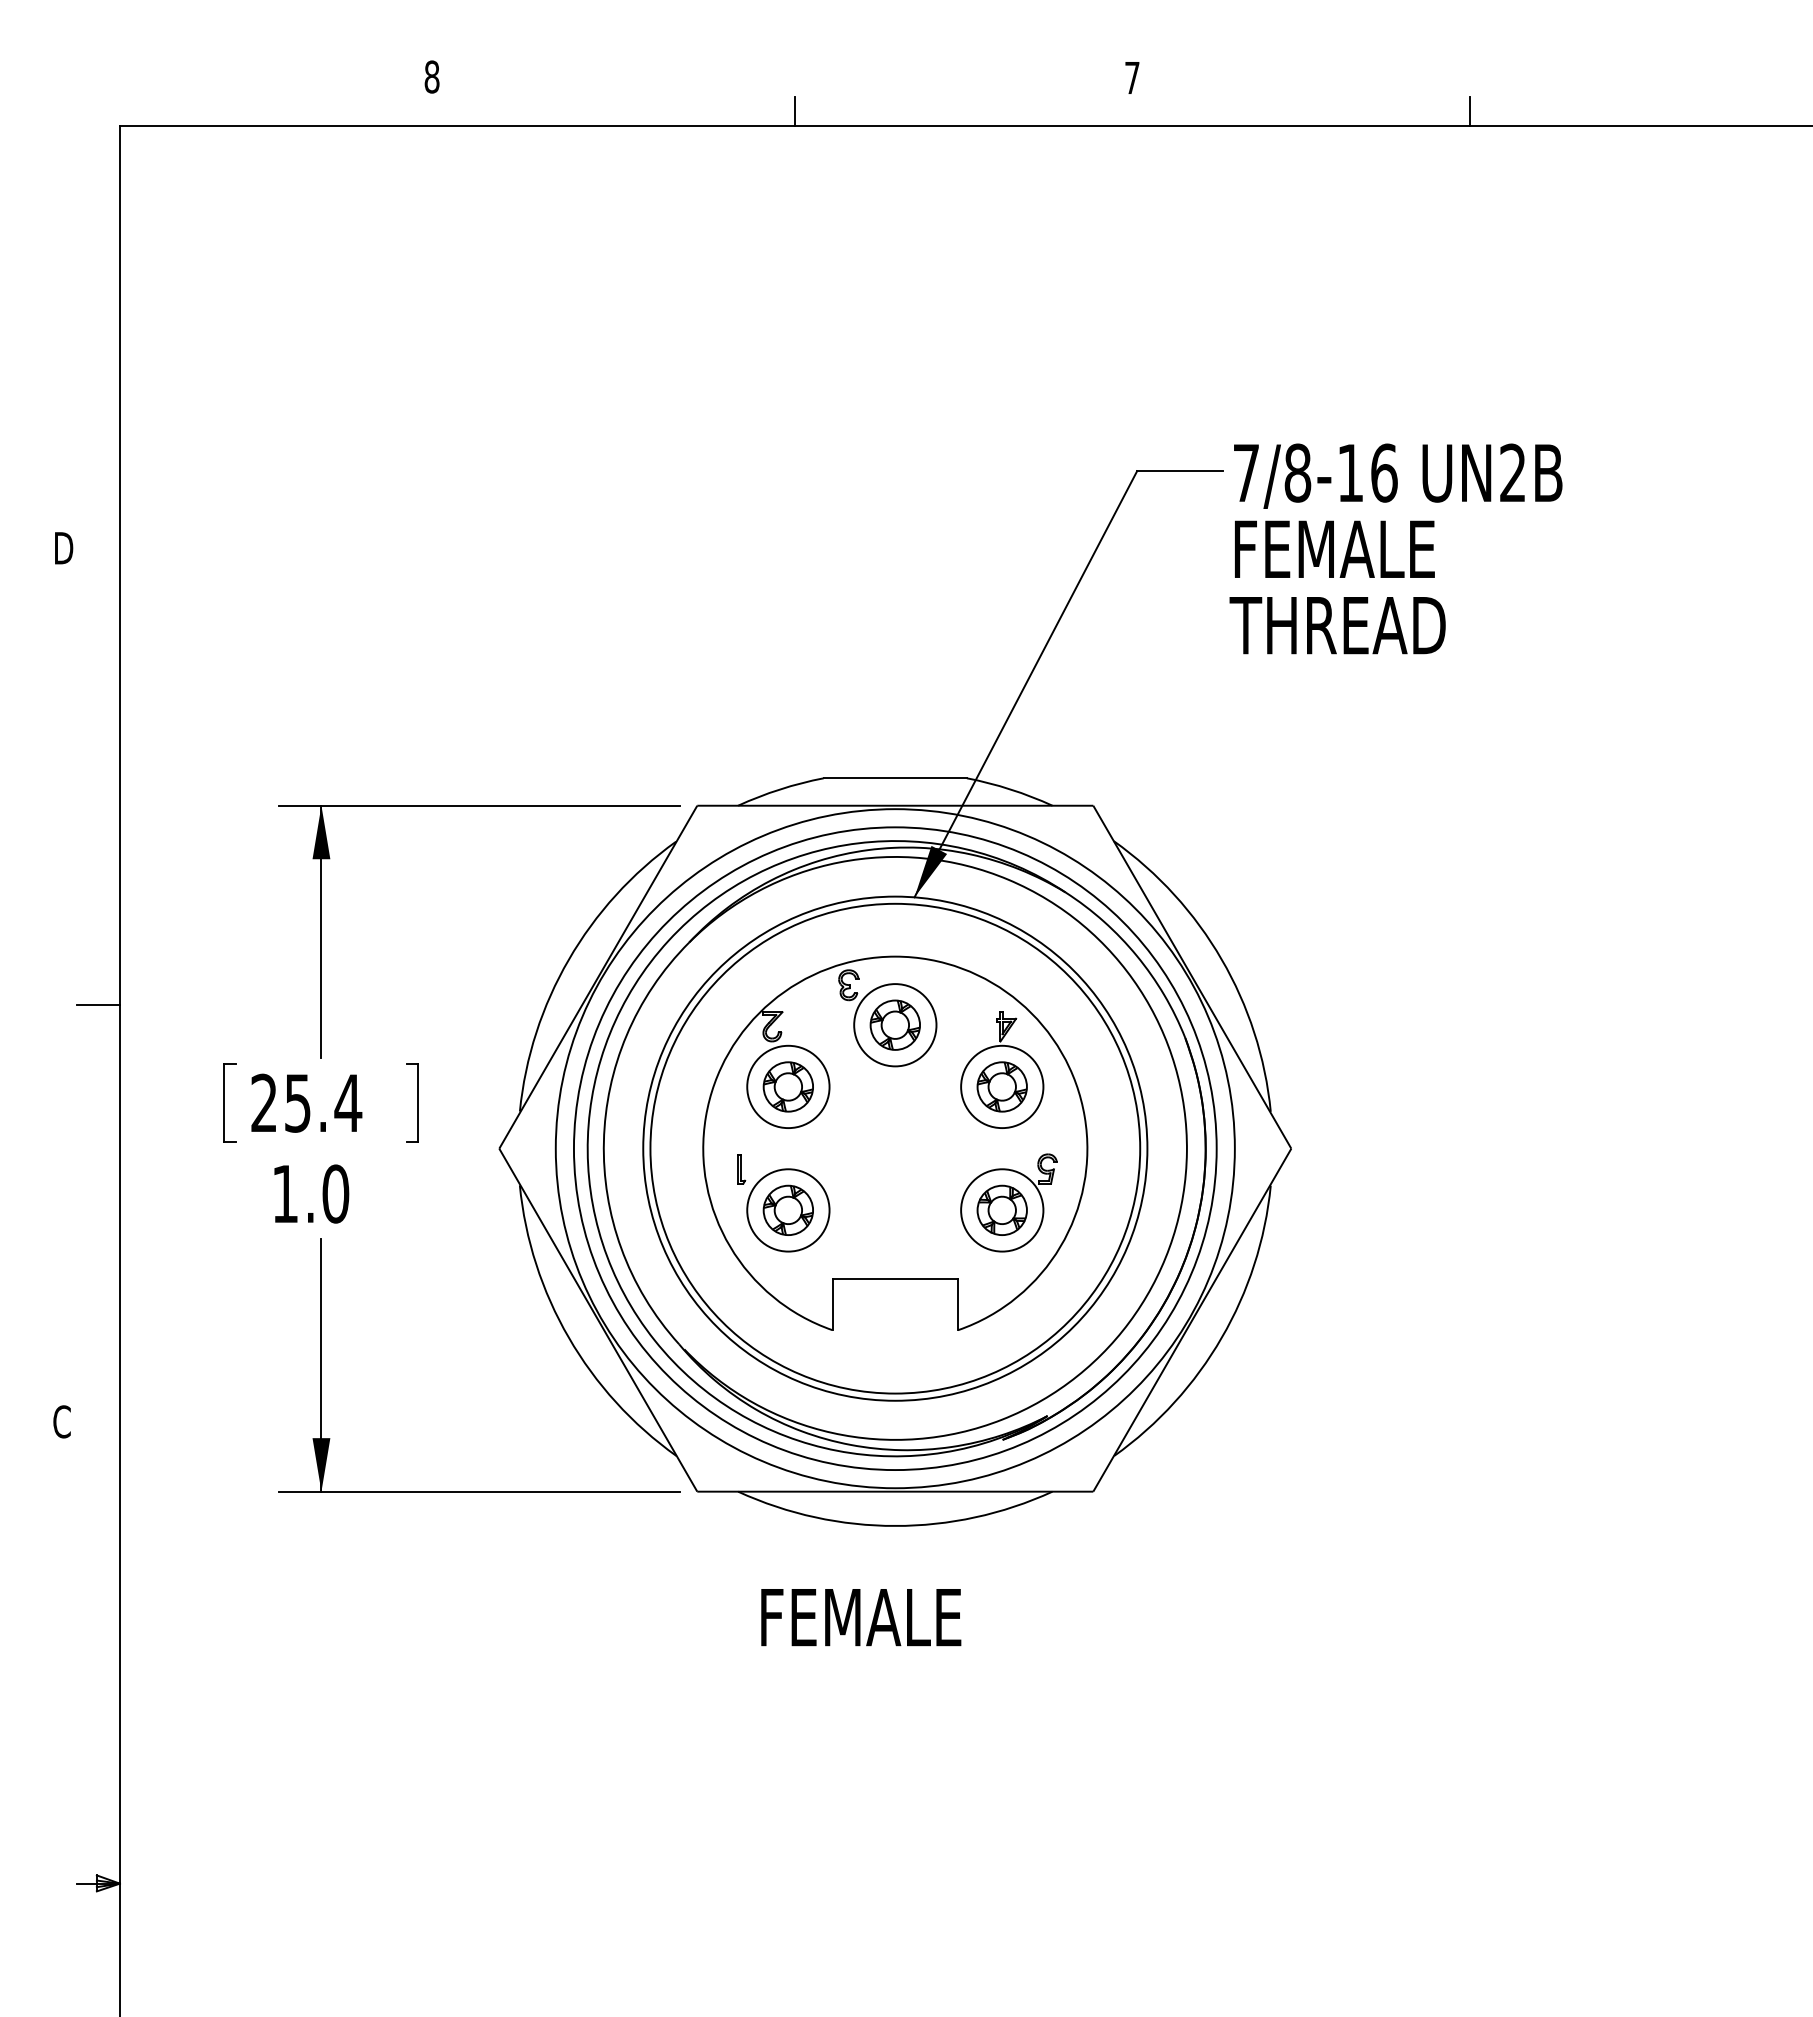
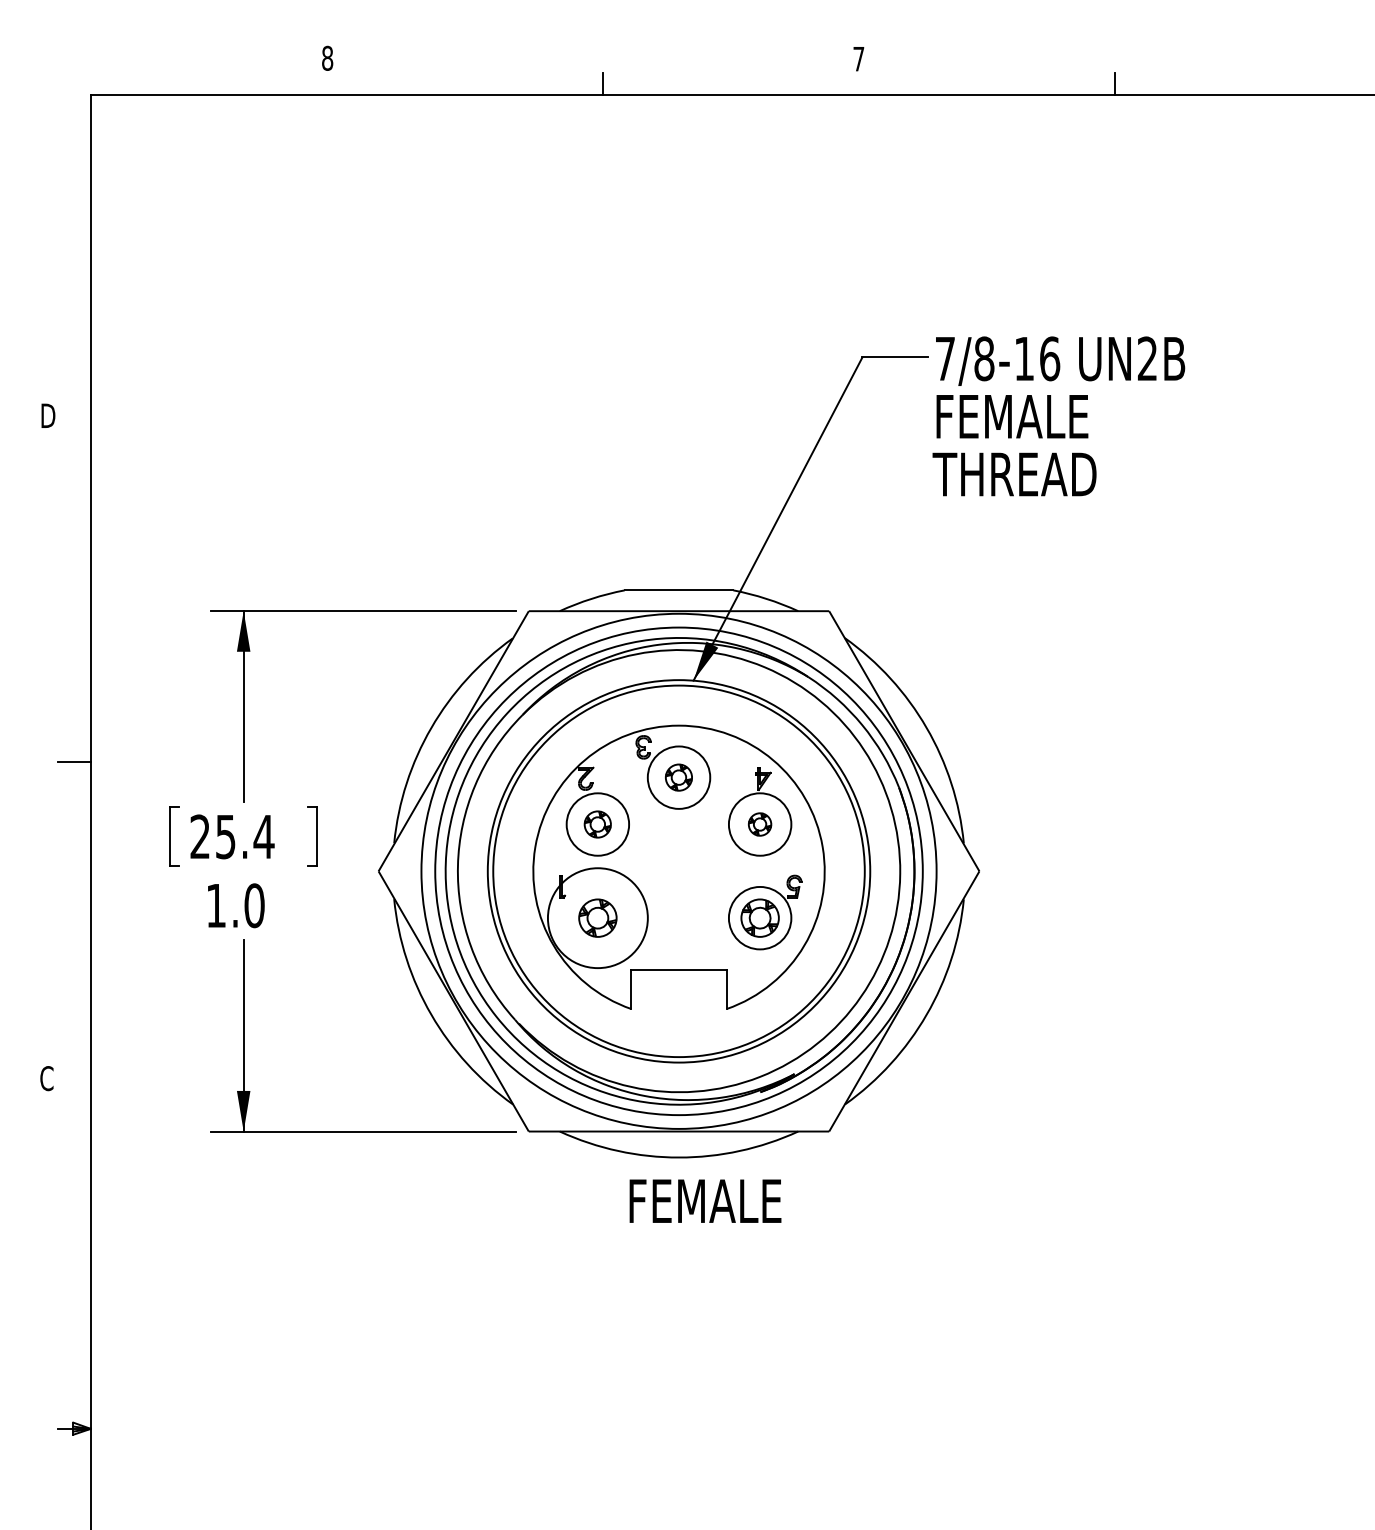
part: (894, 1024) -> (678, 777), size x0.7
part: (787, 1086) -> (597, 824), size x0.7
part: (1001, 1086) -> (759, 824), size x0.6
circle: (788, 1210) -> (597, 918), size x1.6
text: (861, 1617) -> (705, 1201), moved

